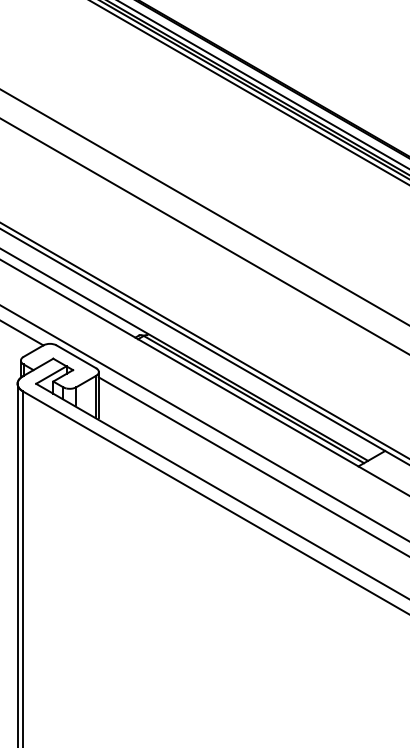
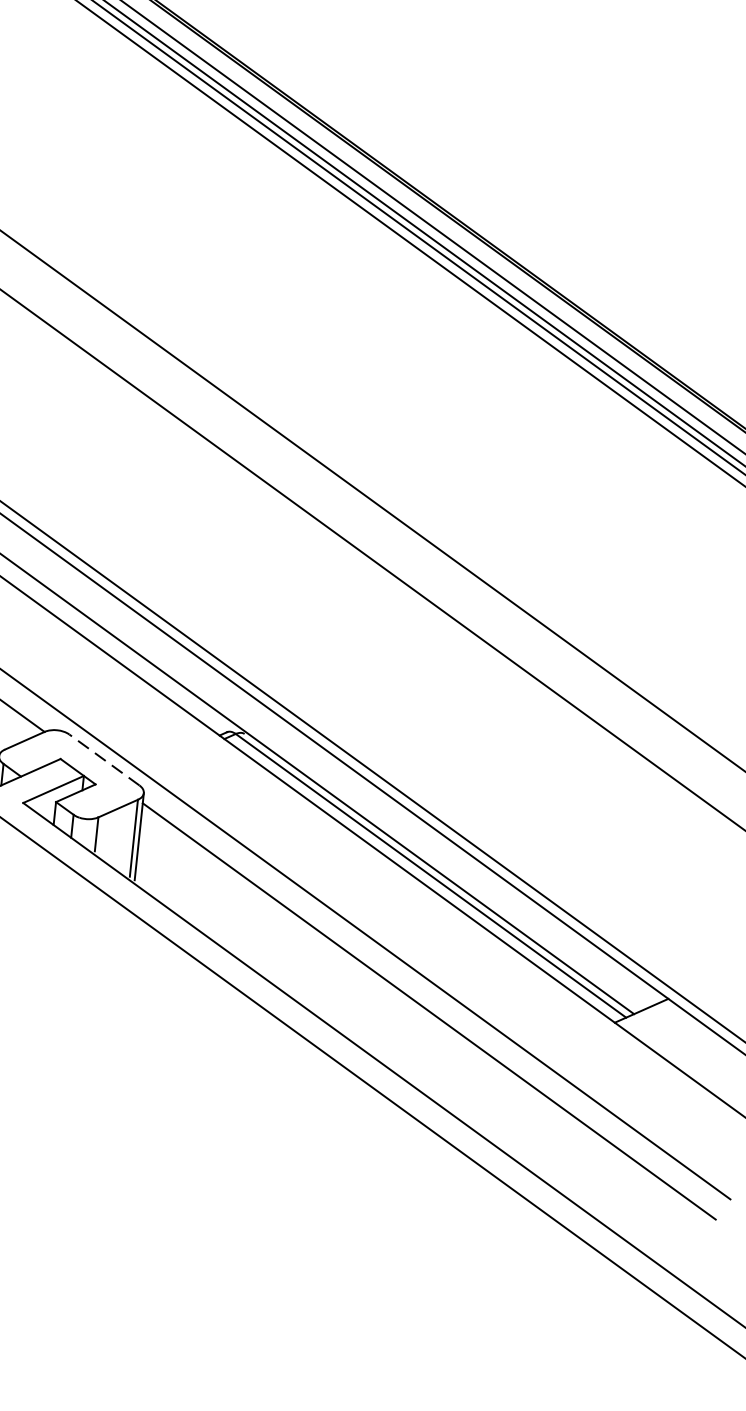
line: (76, 356) -> (104, 759), solid -> dashed

